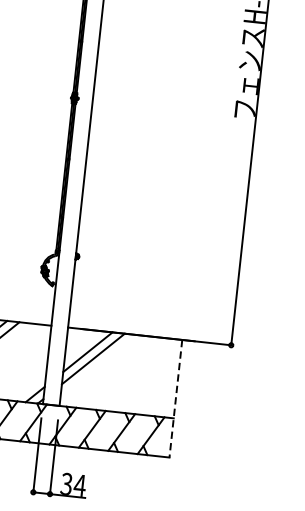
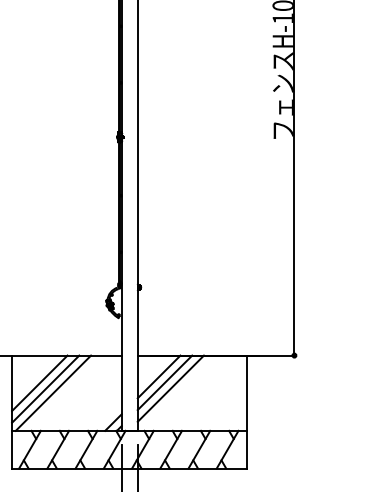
line: (98, 365) -> (170, 388), added
line: (175, 399) -> (247, 412), dashed -> solid

